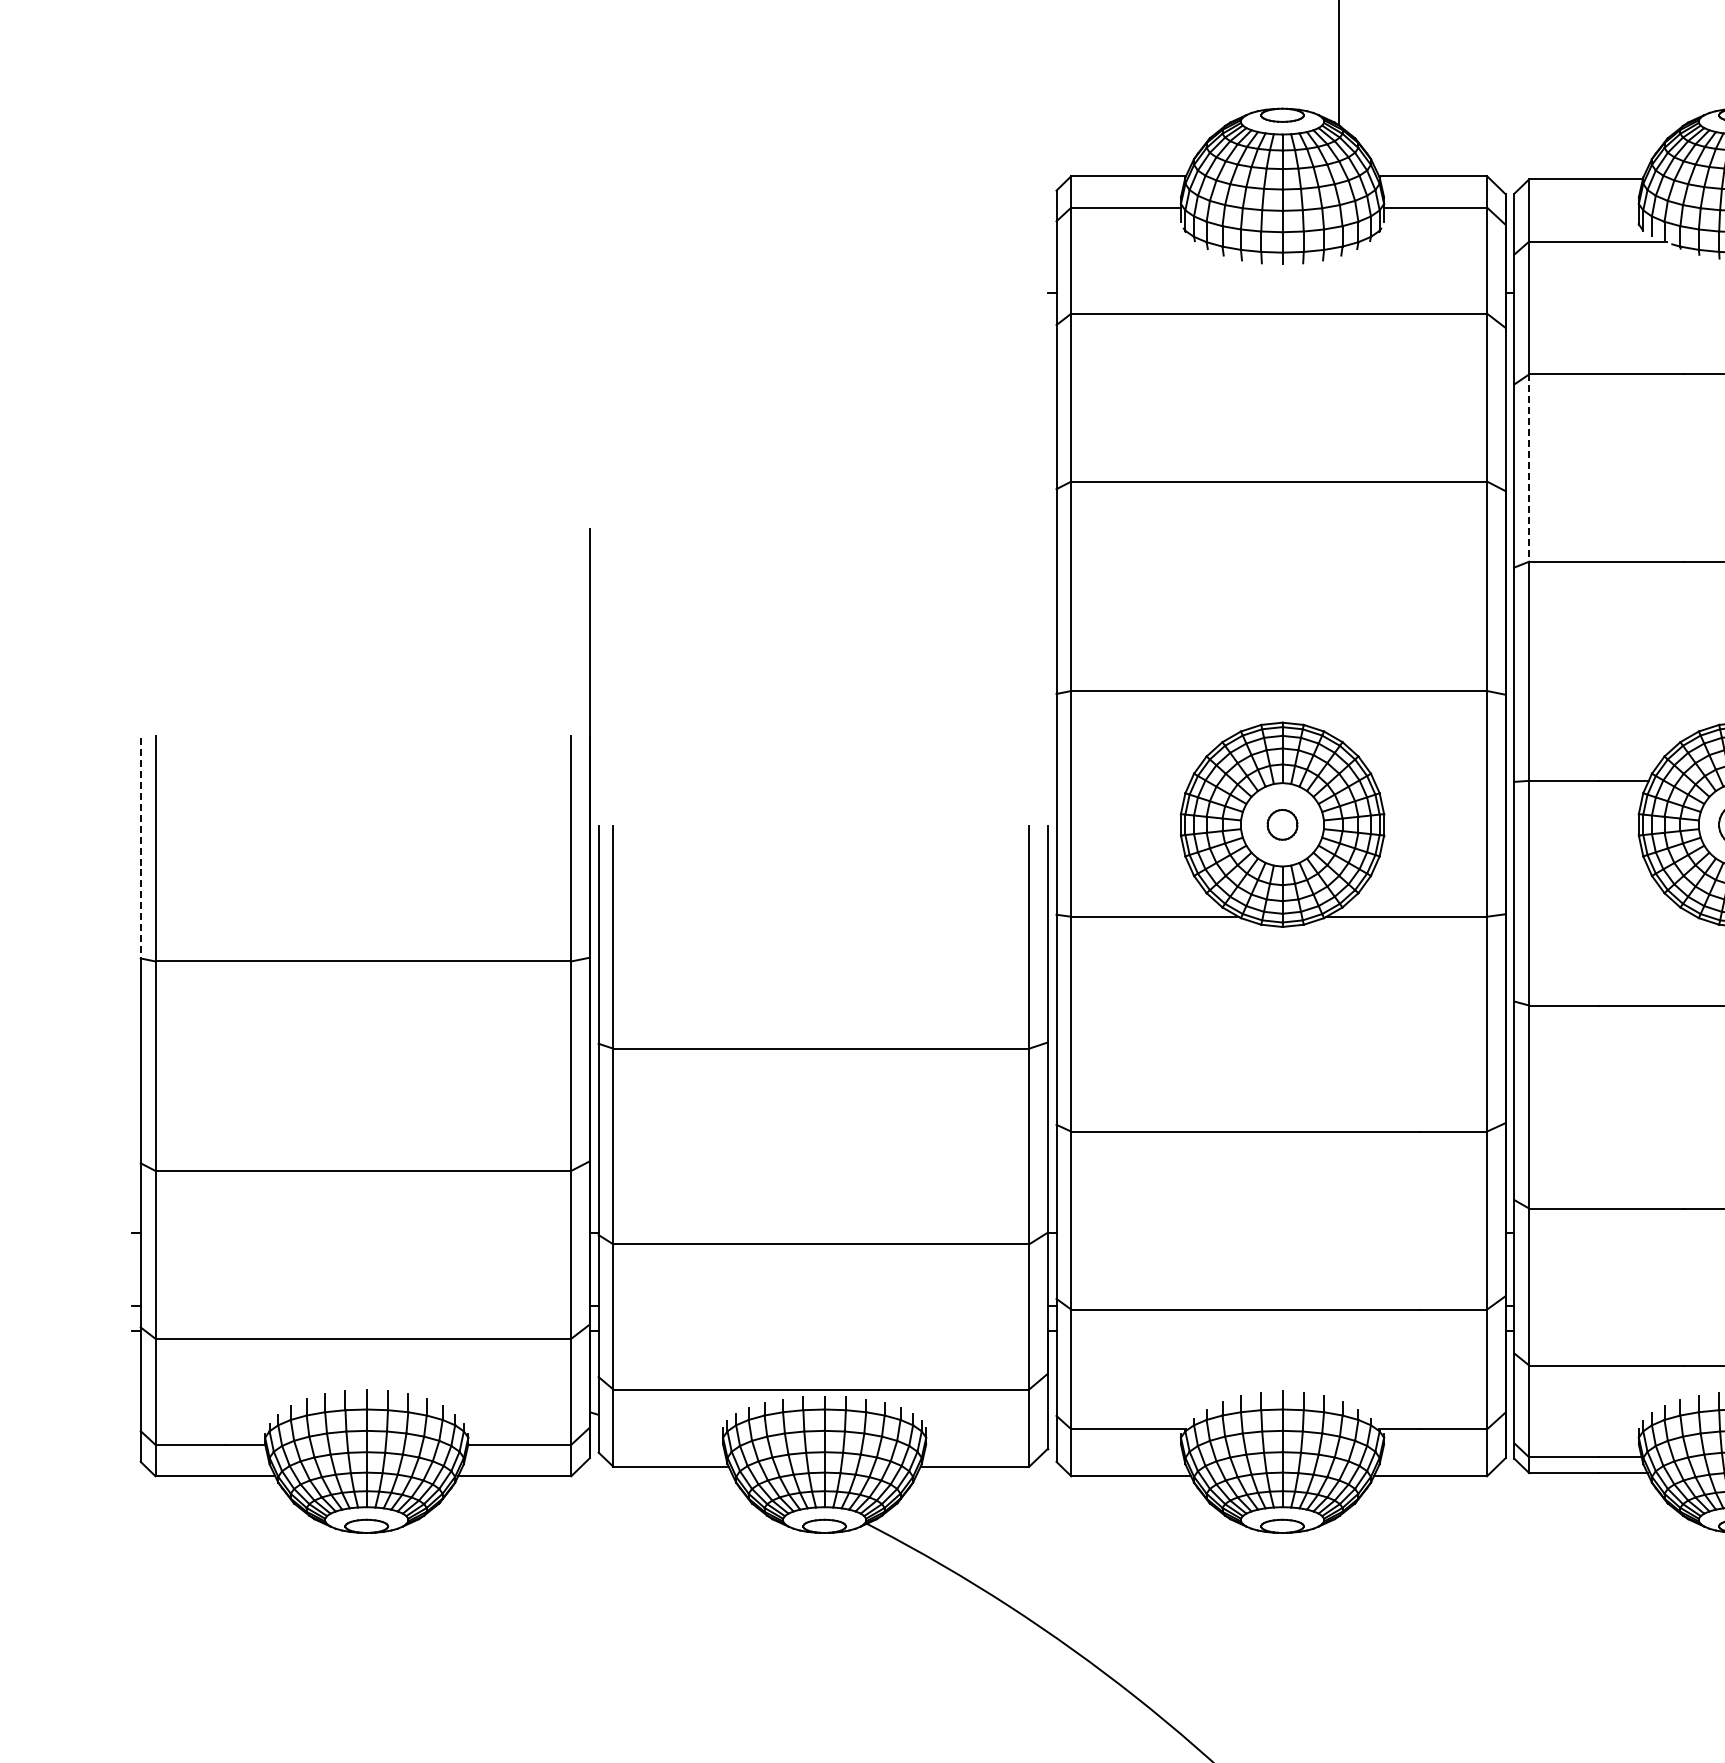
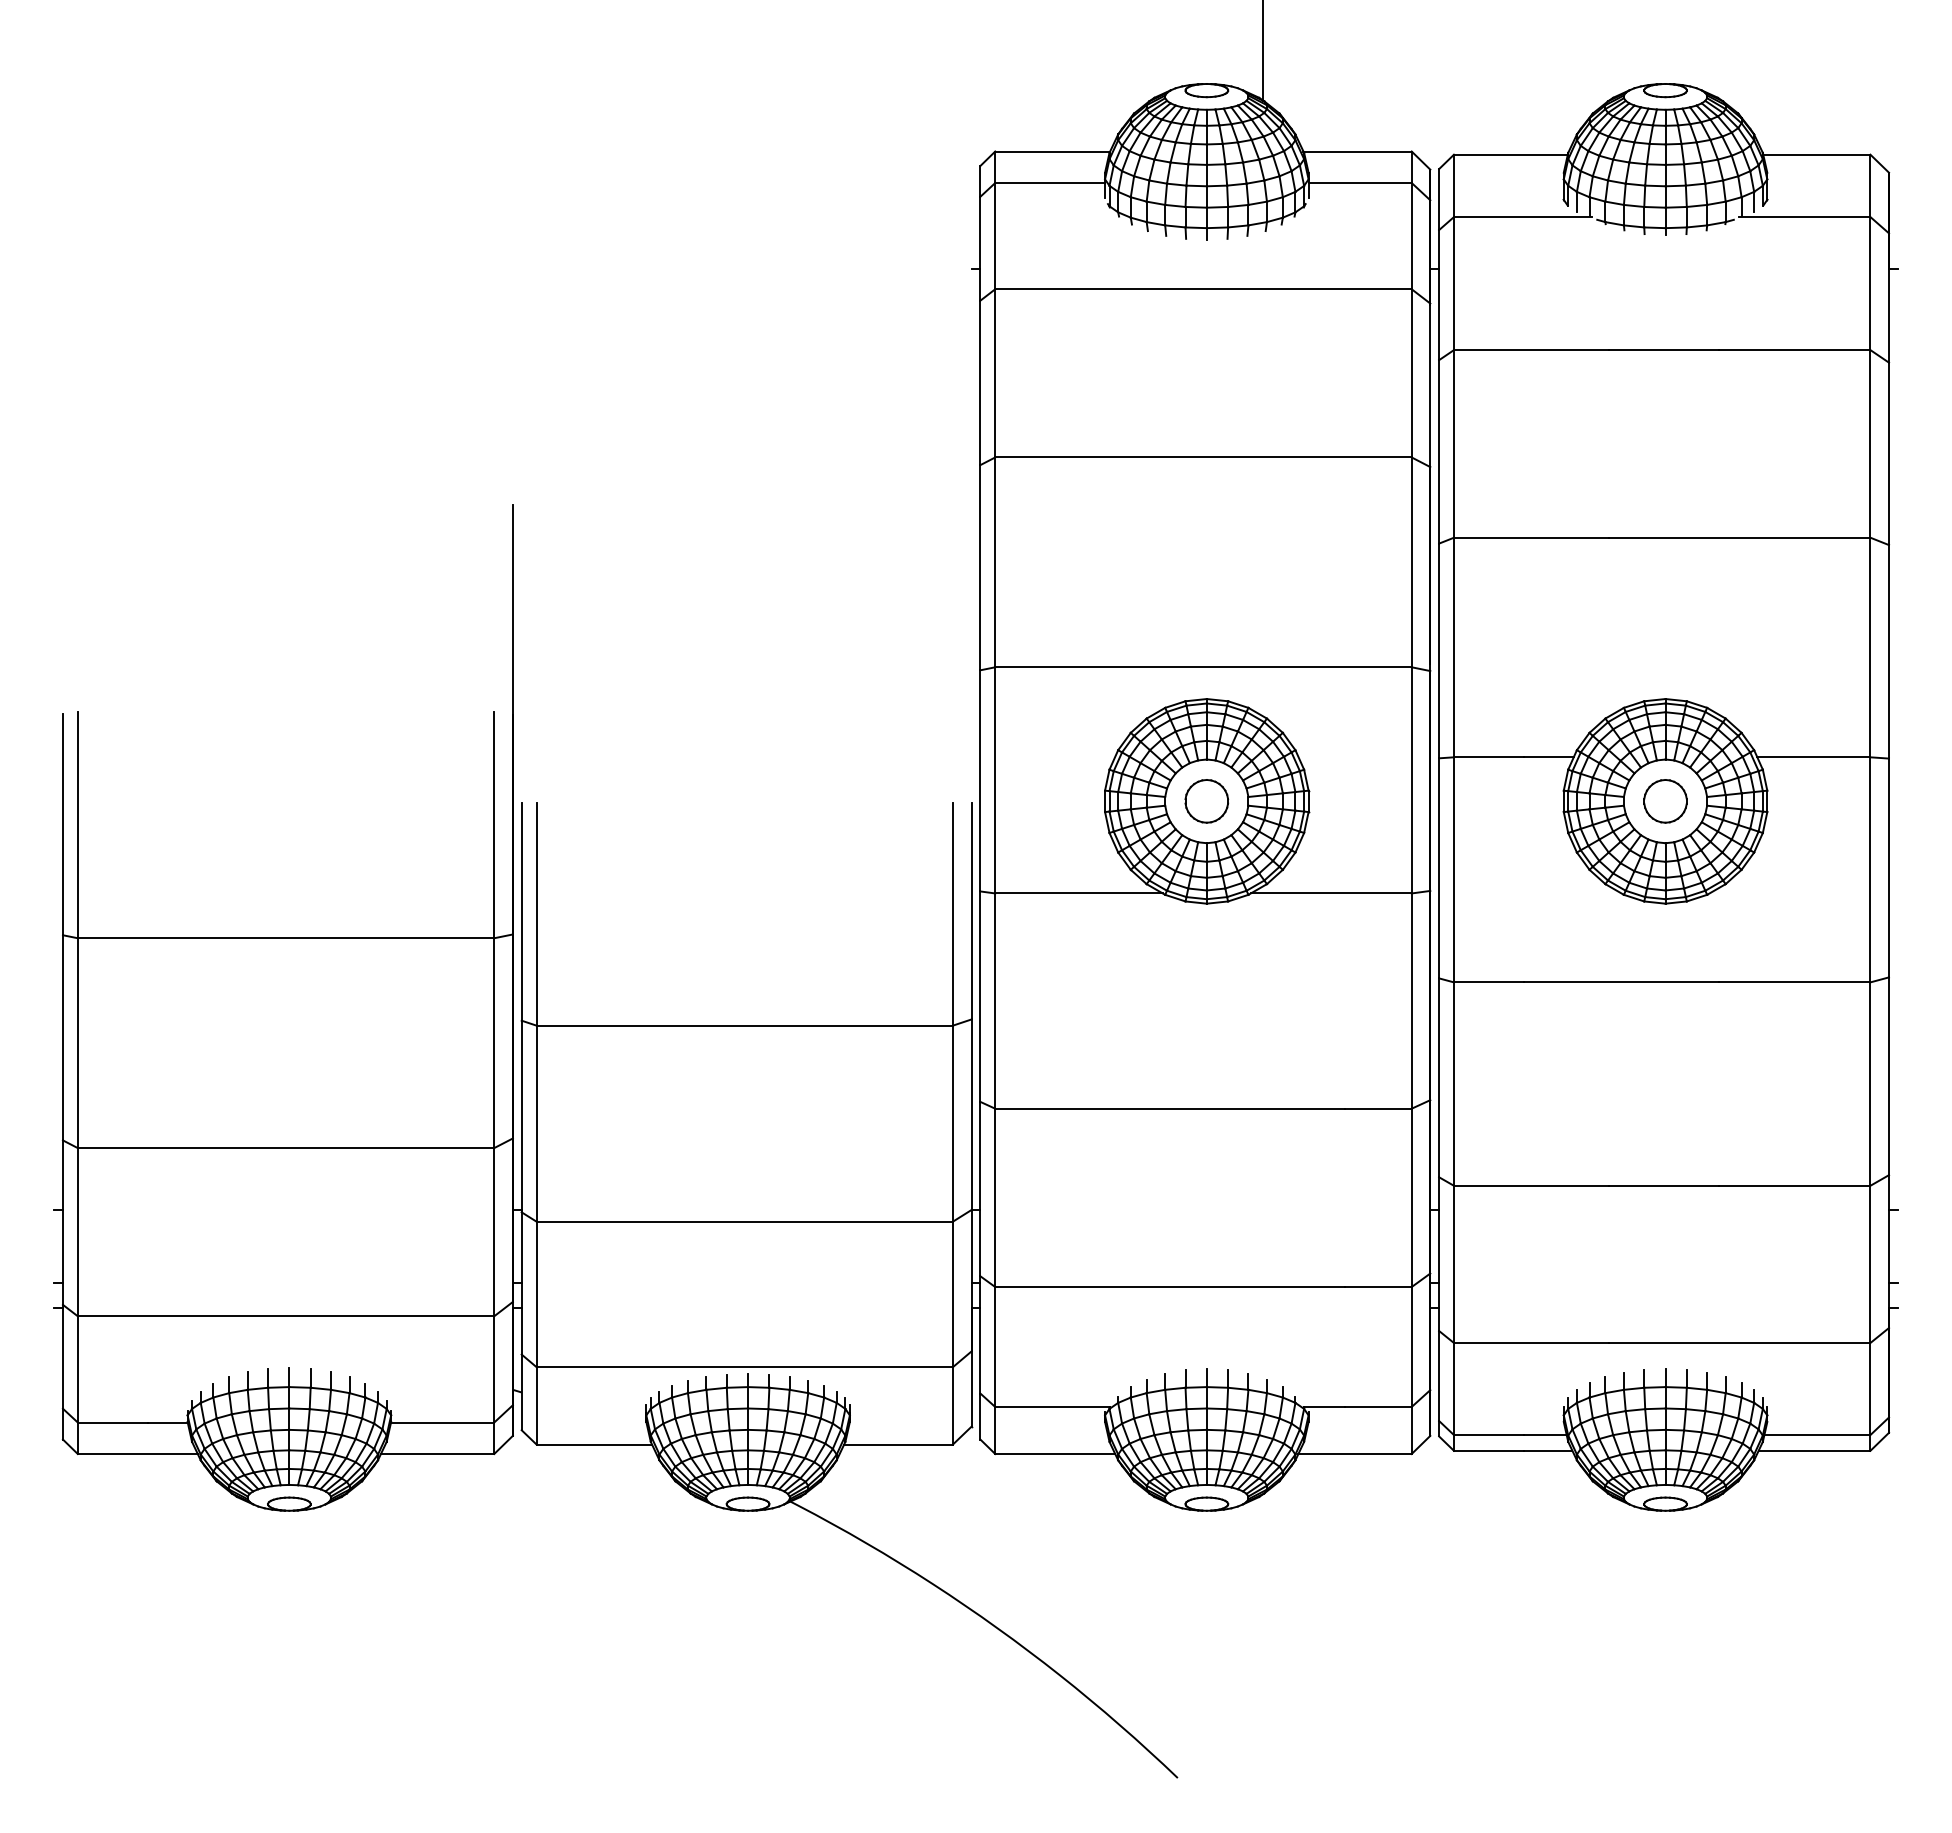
line: (1528, 467) -> (1453, 443), dashed -> solid
part: (1282, 824) -> (1206, 801), size x1.43
line: (140, 847) -> (62, 824), dashed -> solid

